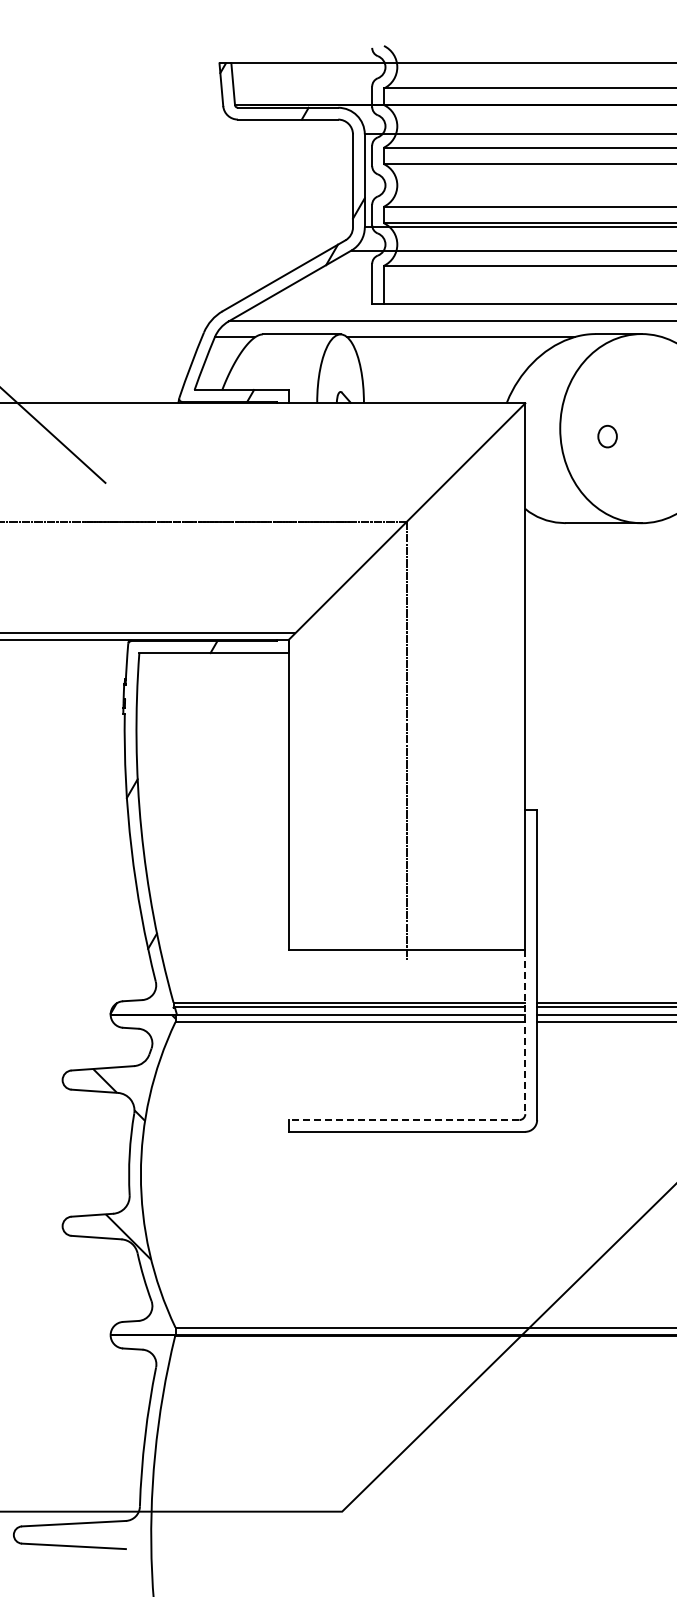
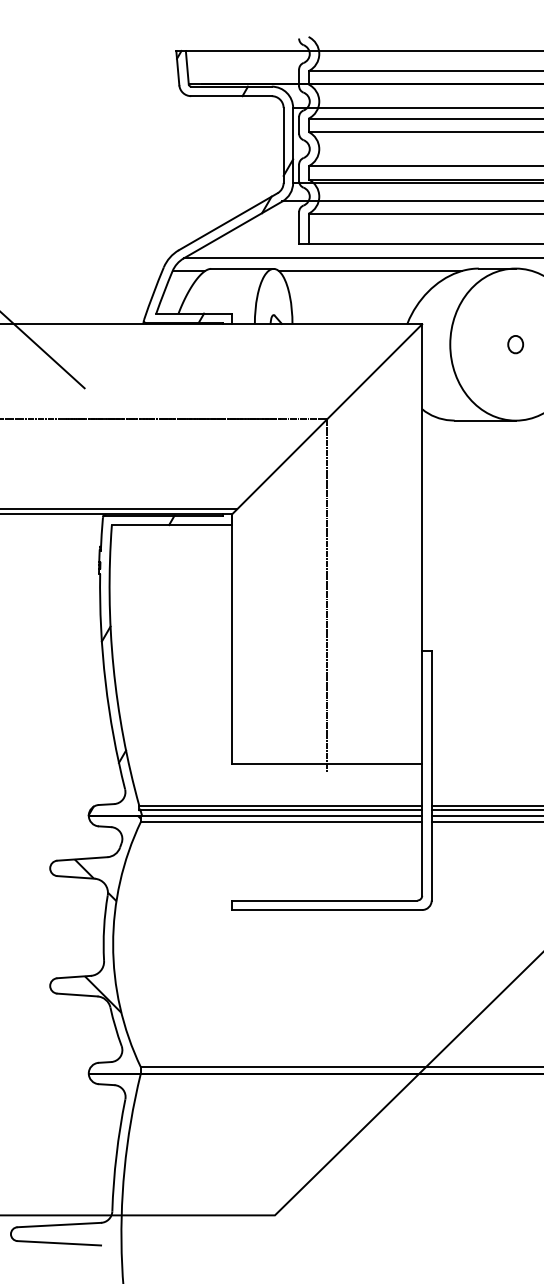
part: (607, 436) -> (515, 344), moved
line: (525, 1032) -> (422, 830), dashed -> solid
line: (403, 1120) -> (324, 900), dashed -> solid

